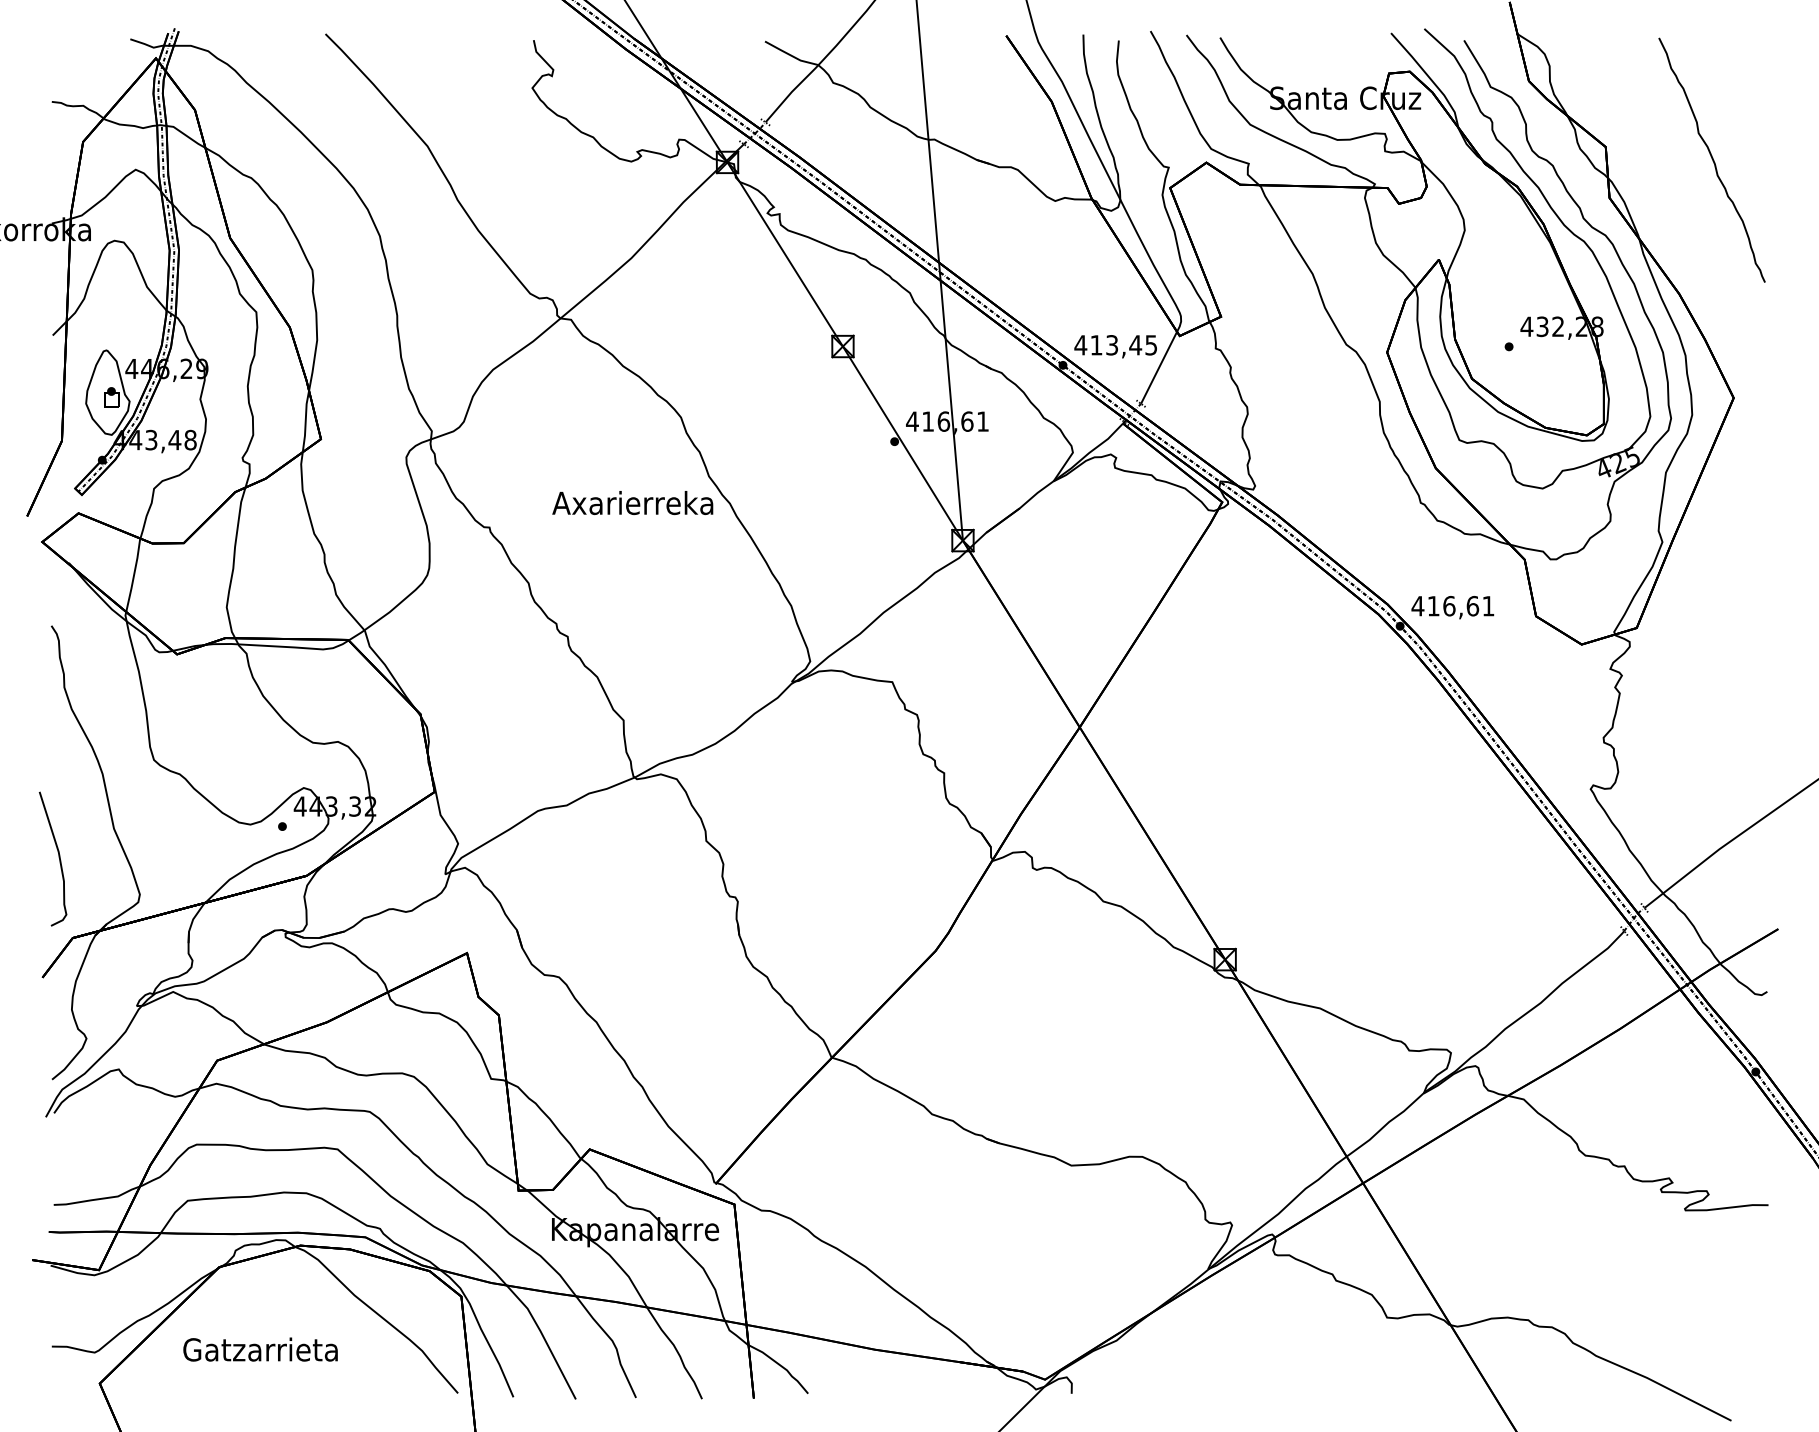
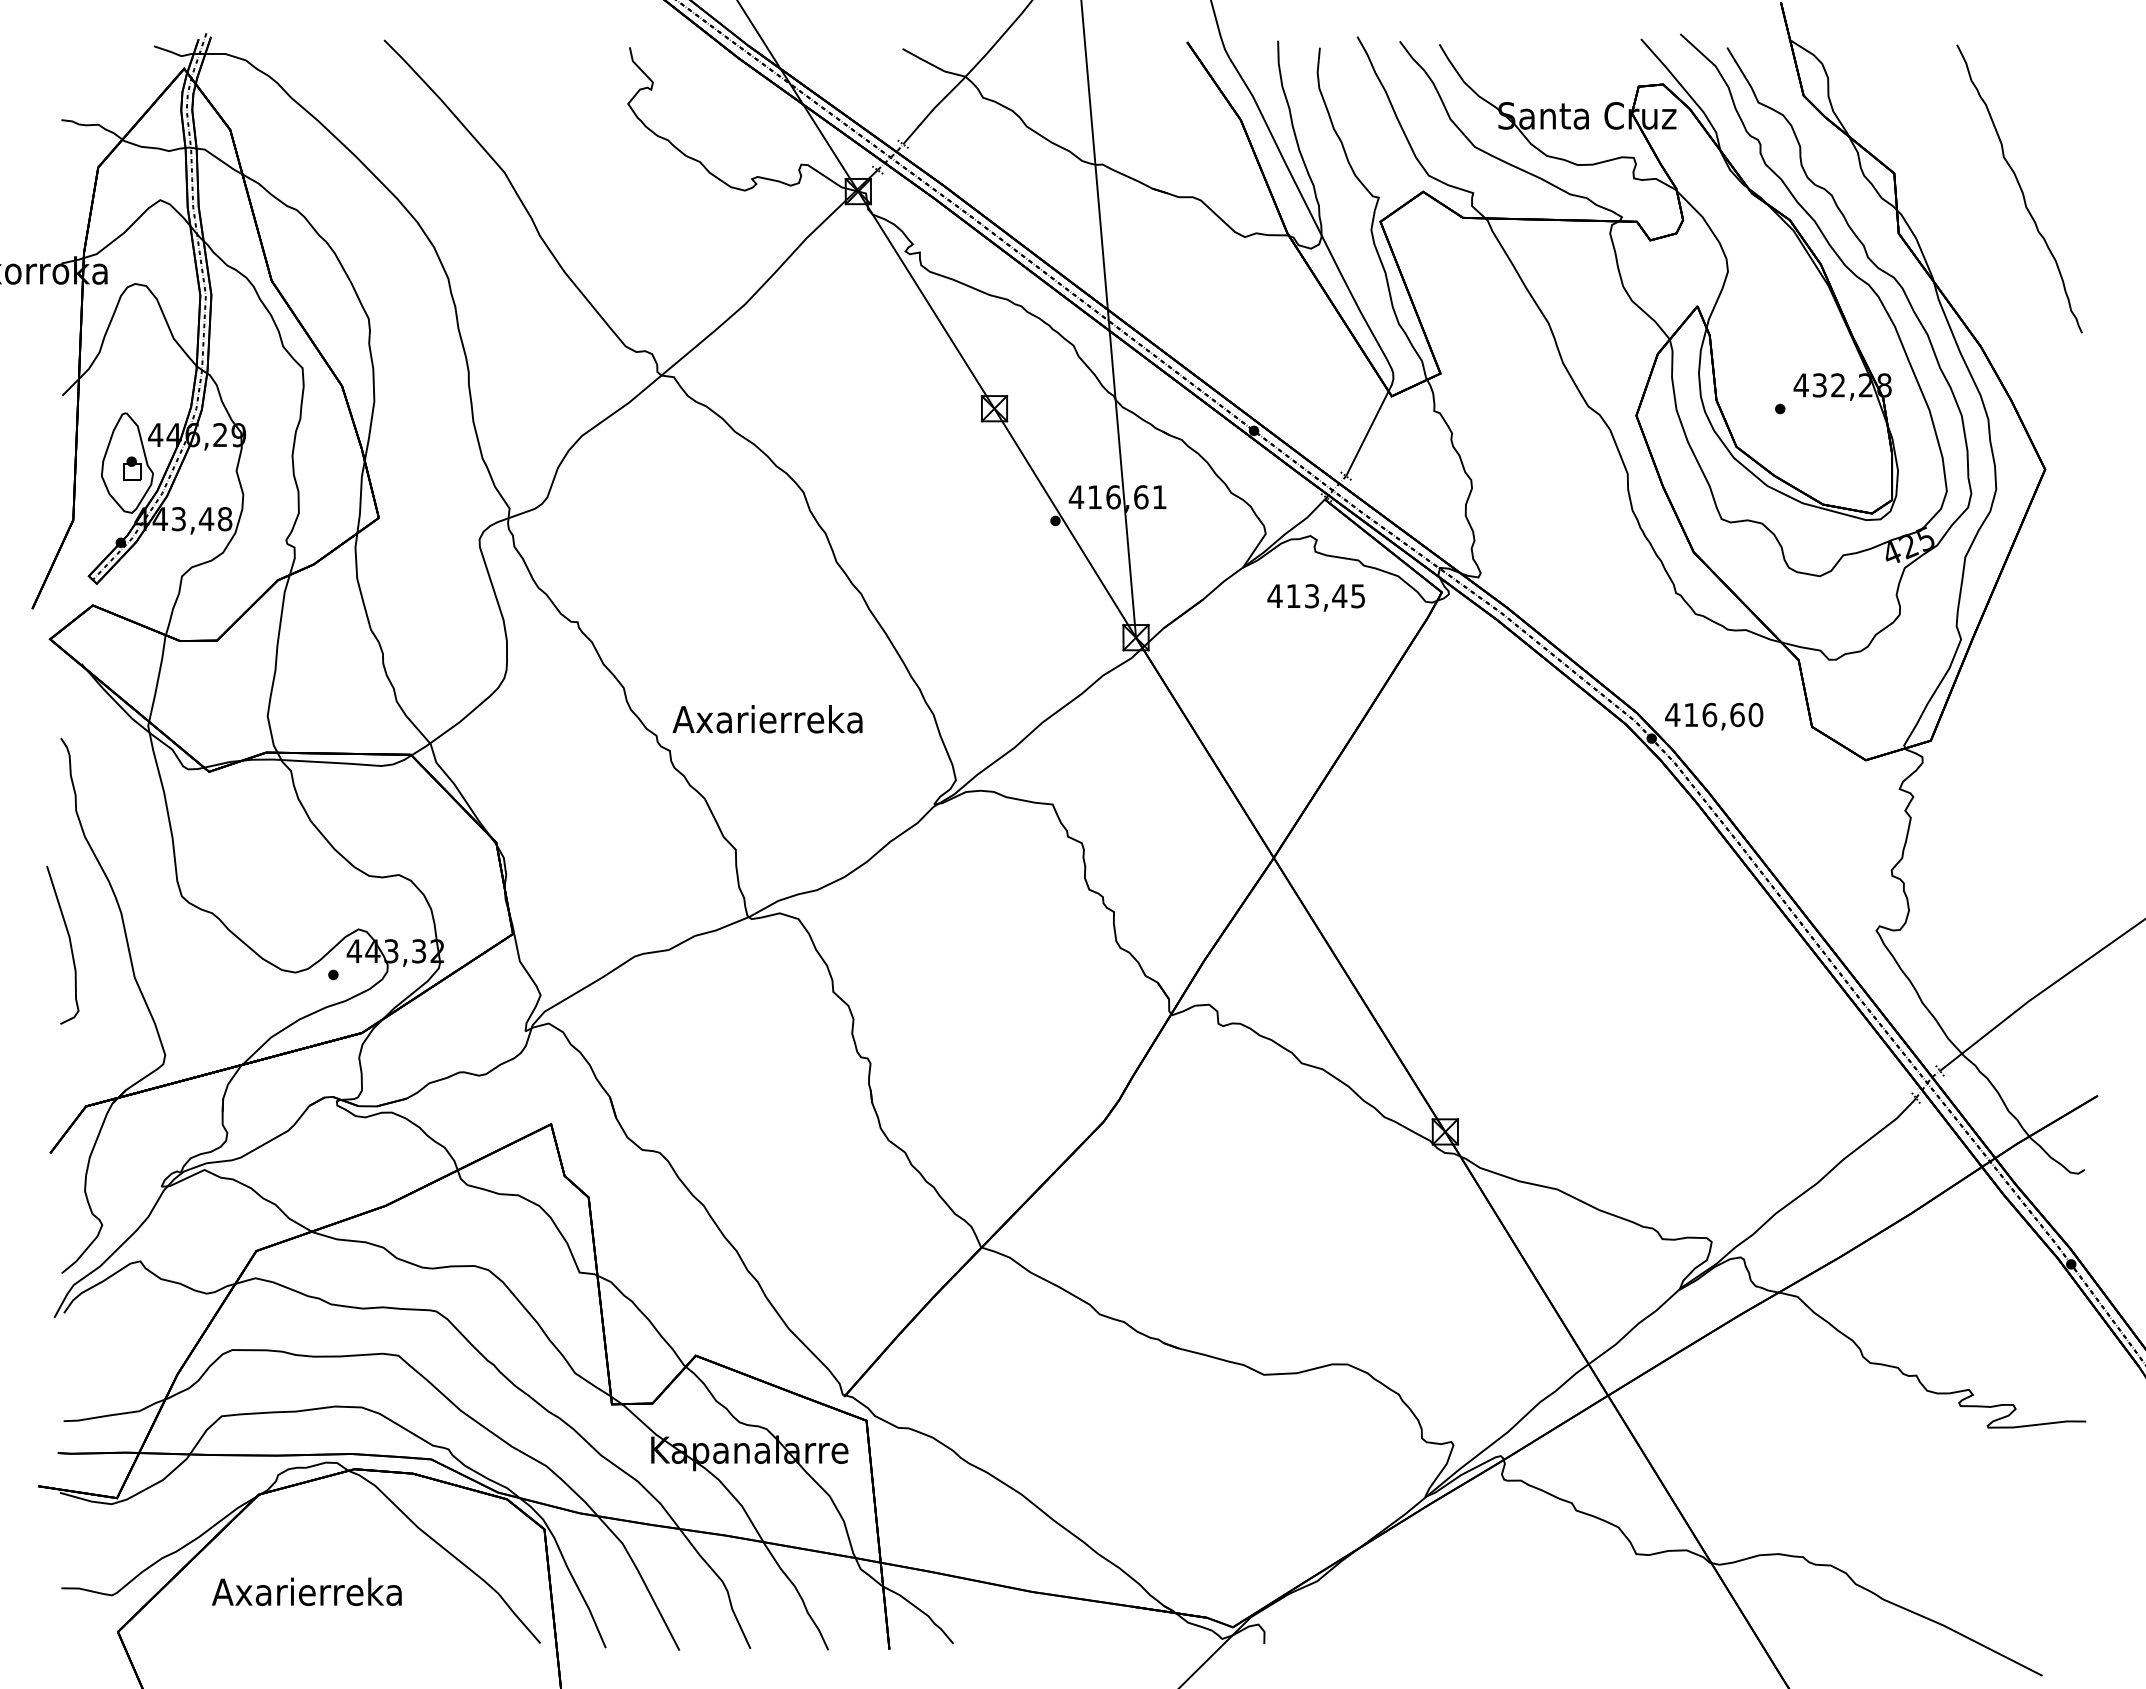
text: (1115, 346) -> (1315, 597), moved
text: (632, 503) -> (767, 719), moved
text: (1488, 605) -> (1755, 714), 416,61 -> 416,60
curve: (58, 858) -> (69, 944), moved
text: (259, 1349) -> (306, 1591), Gatzarrieta -> Axarierreka

